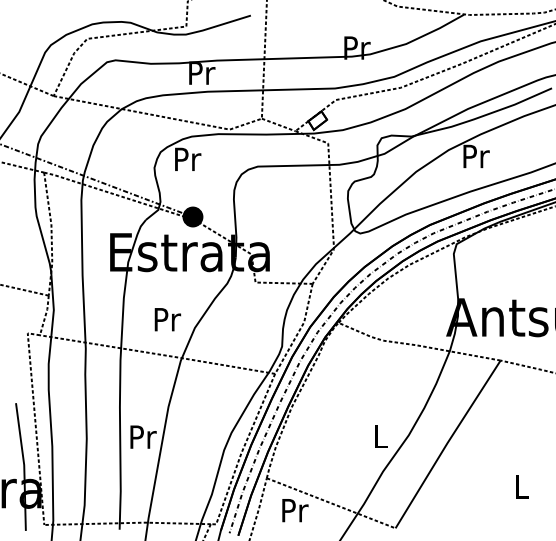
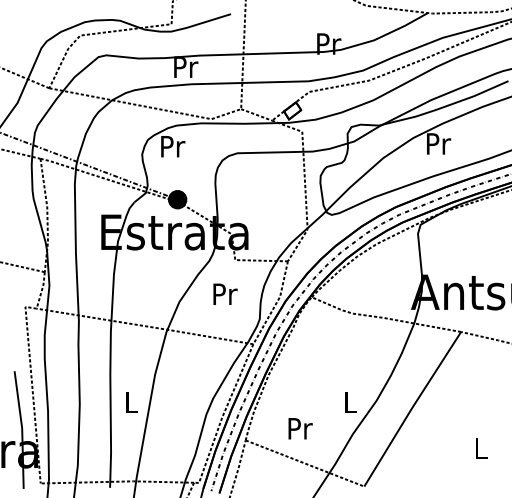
text: (167, 319) -> (225, 294), moved
text: (143, 436) -> (132, 401), Pr -> L
text: (295, 510) -> (300, 428), moved

